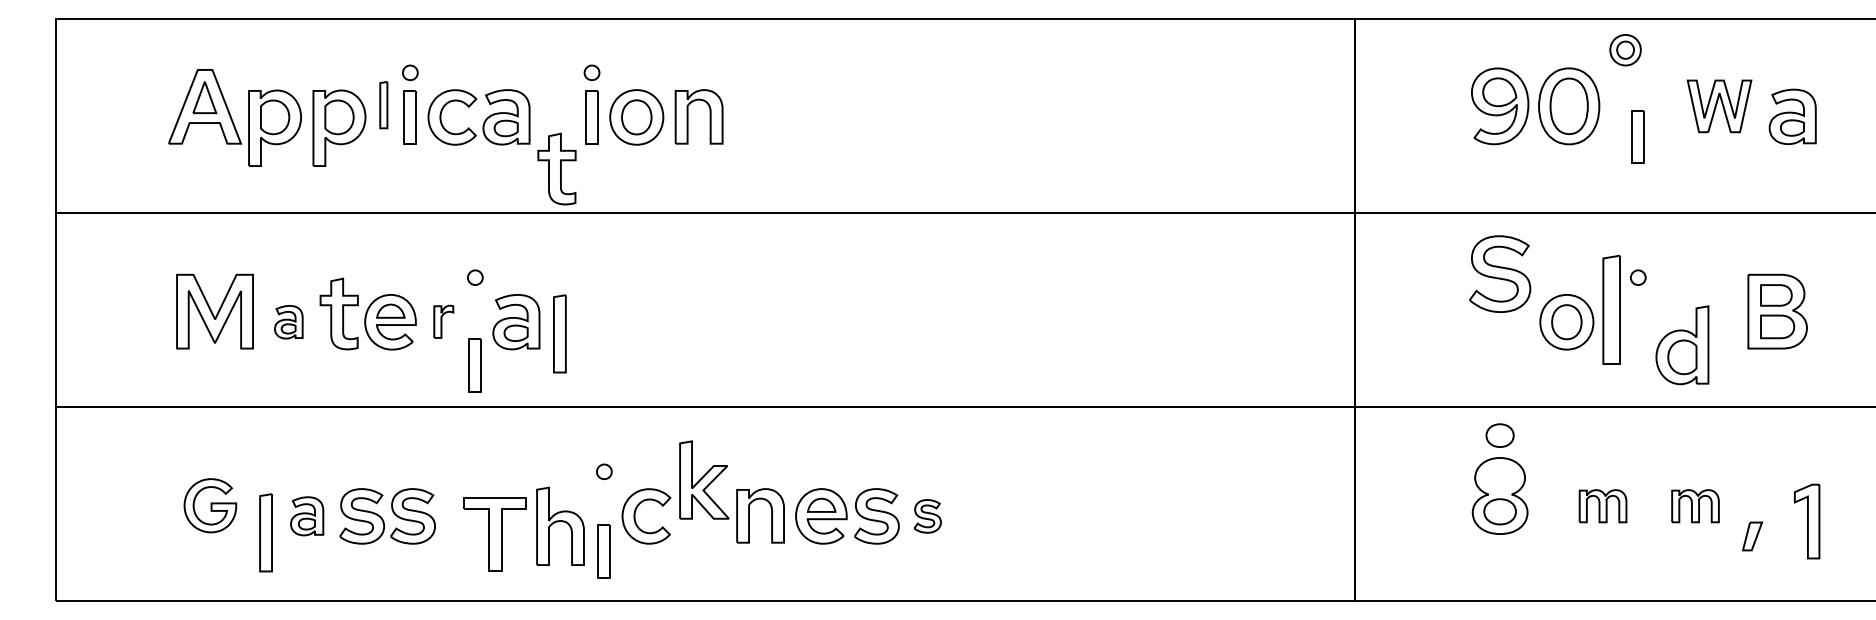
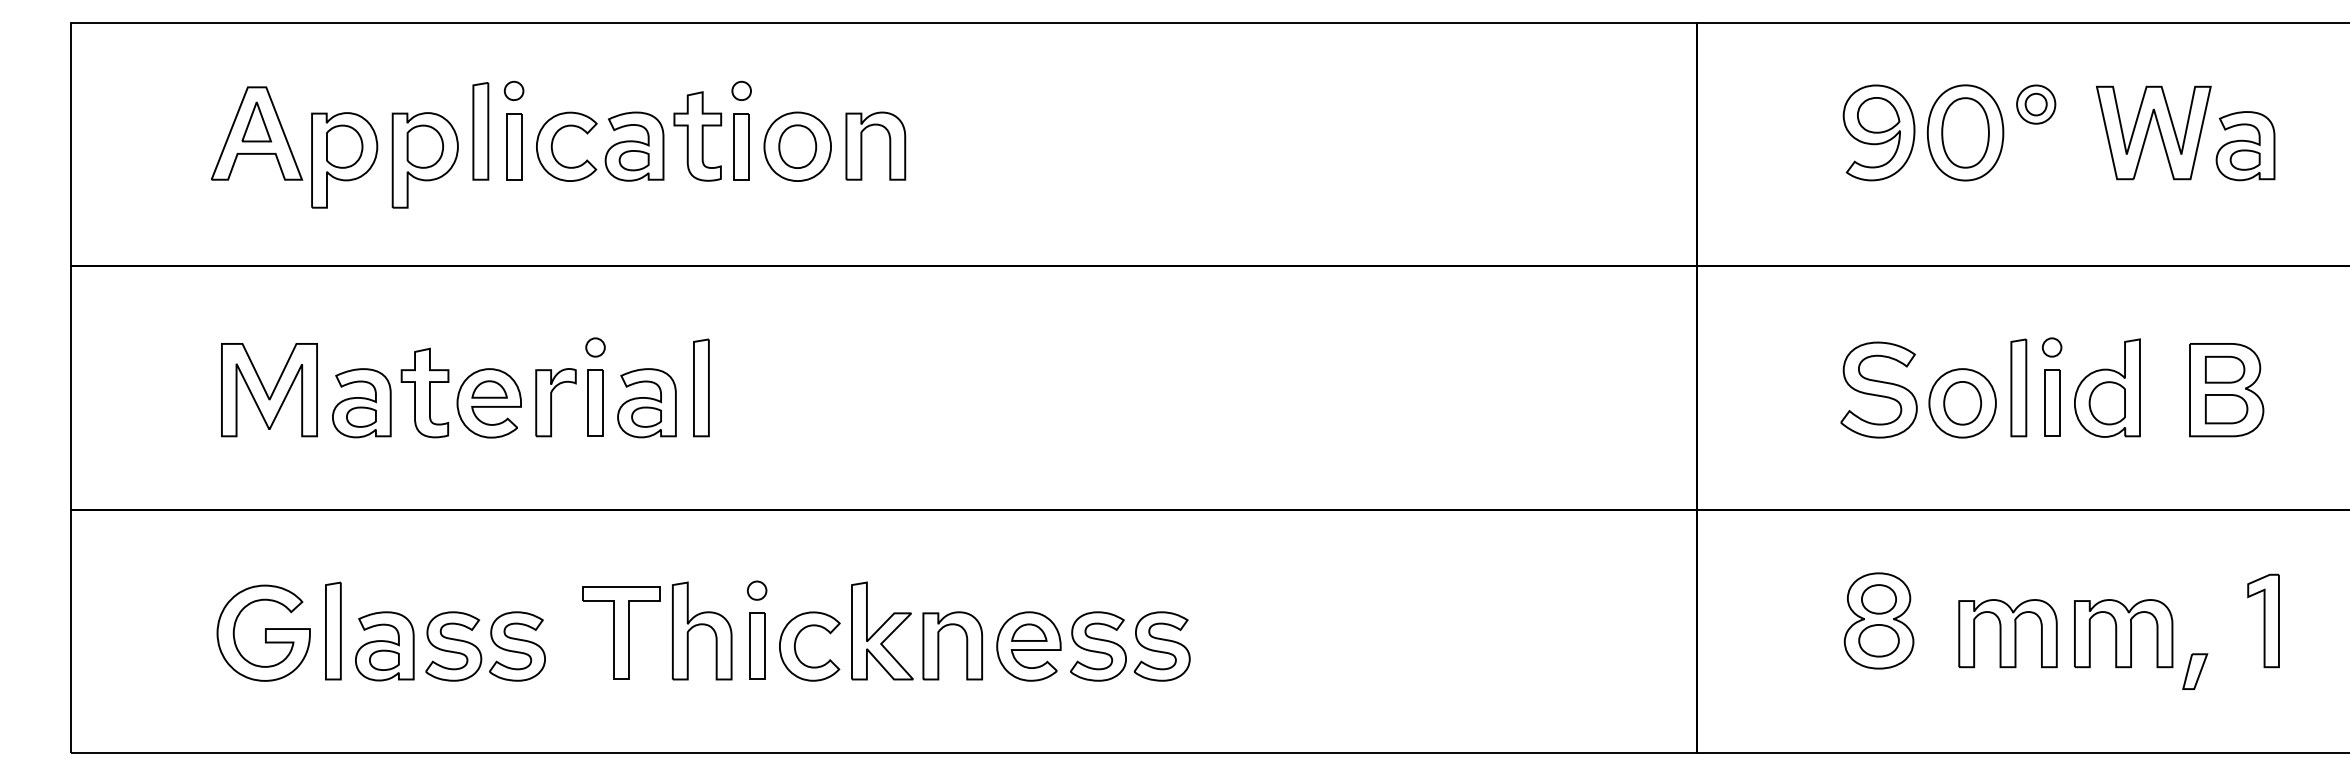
part: (1625, 50) -> (2036, 104), moved
part: (383, 105) -> (480, 131), size x1.67
part: (1719, 106) -> (2153, 132), size x1.43
part: (1638, 136) -> (2052, 402), moved
part: (556, 169) -> (697, 136), moved
part: (1499, 273) -> (1878, 389), moved
part: (1611, 309) -> (2018, 387), size x0.71
part: (443, 321) -> (555, 402), size x1.67
part: (288, 322) -> (361, 403), size x1.67
part: (559, 333) -> (701, 387), moved
part: (1682, 344) -> (2107, 387), moved
part: (475, 364) -> (595, 402), moved
part: (1499, 435) -> (1878, 599), moved
part: (704, 479) -> (882, 630), moved
part: (210, 505) -> (263, 632), size x1.43
part: (1602, 506) -> (2007, 633), size x1.67
part: (1695, 506) -> (2123, 633), size x1.67
part: (306, 516) -> (384, 646), size x1.43
part: (927, 516) -> (1161, 646), size x1.67
part: (1807, 521) -> (2263, 620), moved
part: (560, 525) -> (702, 630), moved
part: (266, 532) -> (333, 630), moved
part: (495, 533) -> (621, 632), moved
part: (604, 550) -> (757, 645), moved

